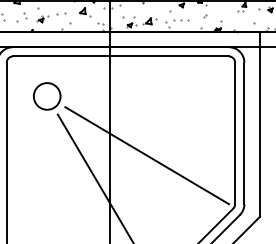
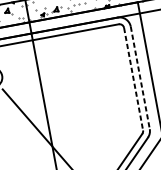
line: (235, 133) -> (133, 79), solid -> dashed
line: (244, 133) -> (140, 78), solid -> dashed
line: (146, 155) -> (72, 107), removed

